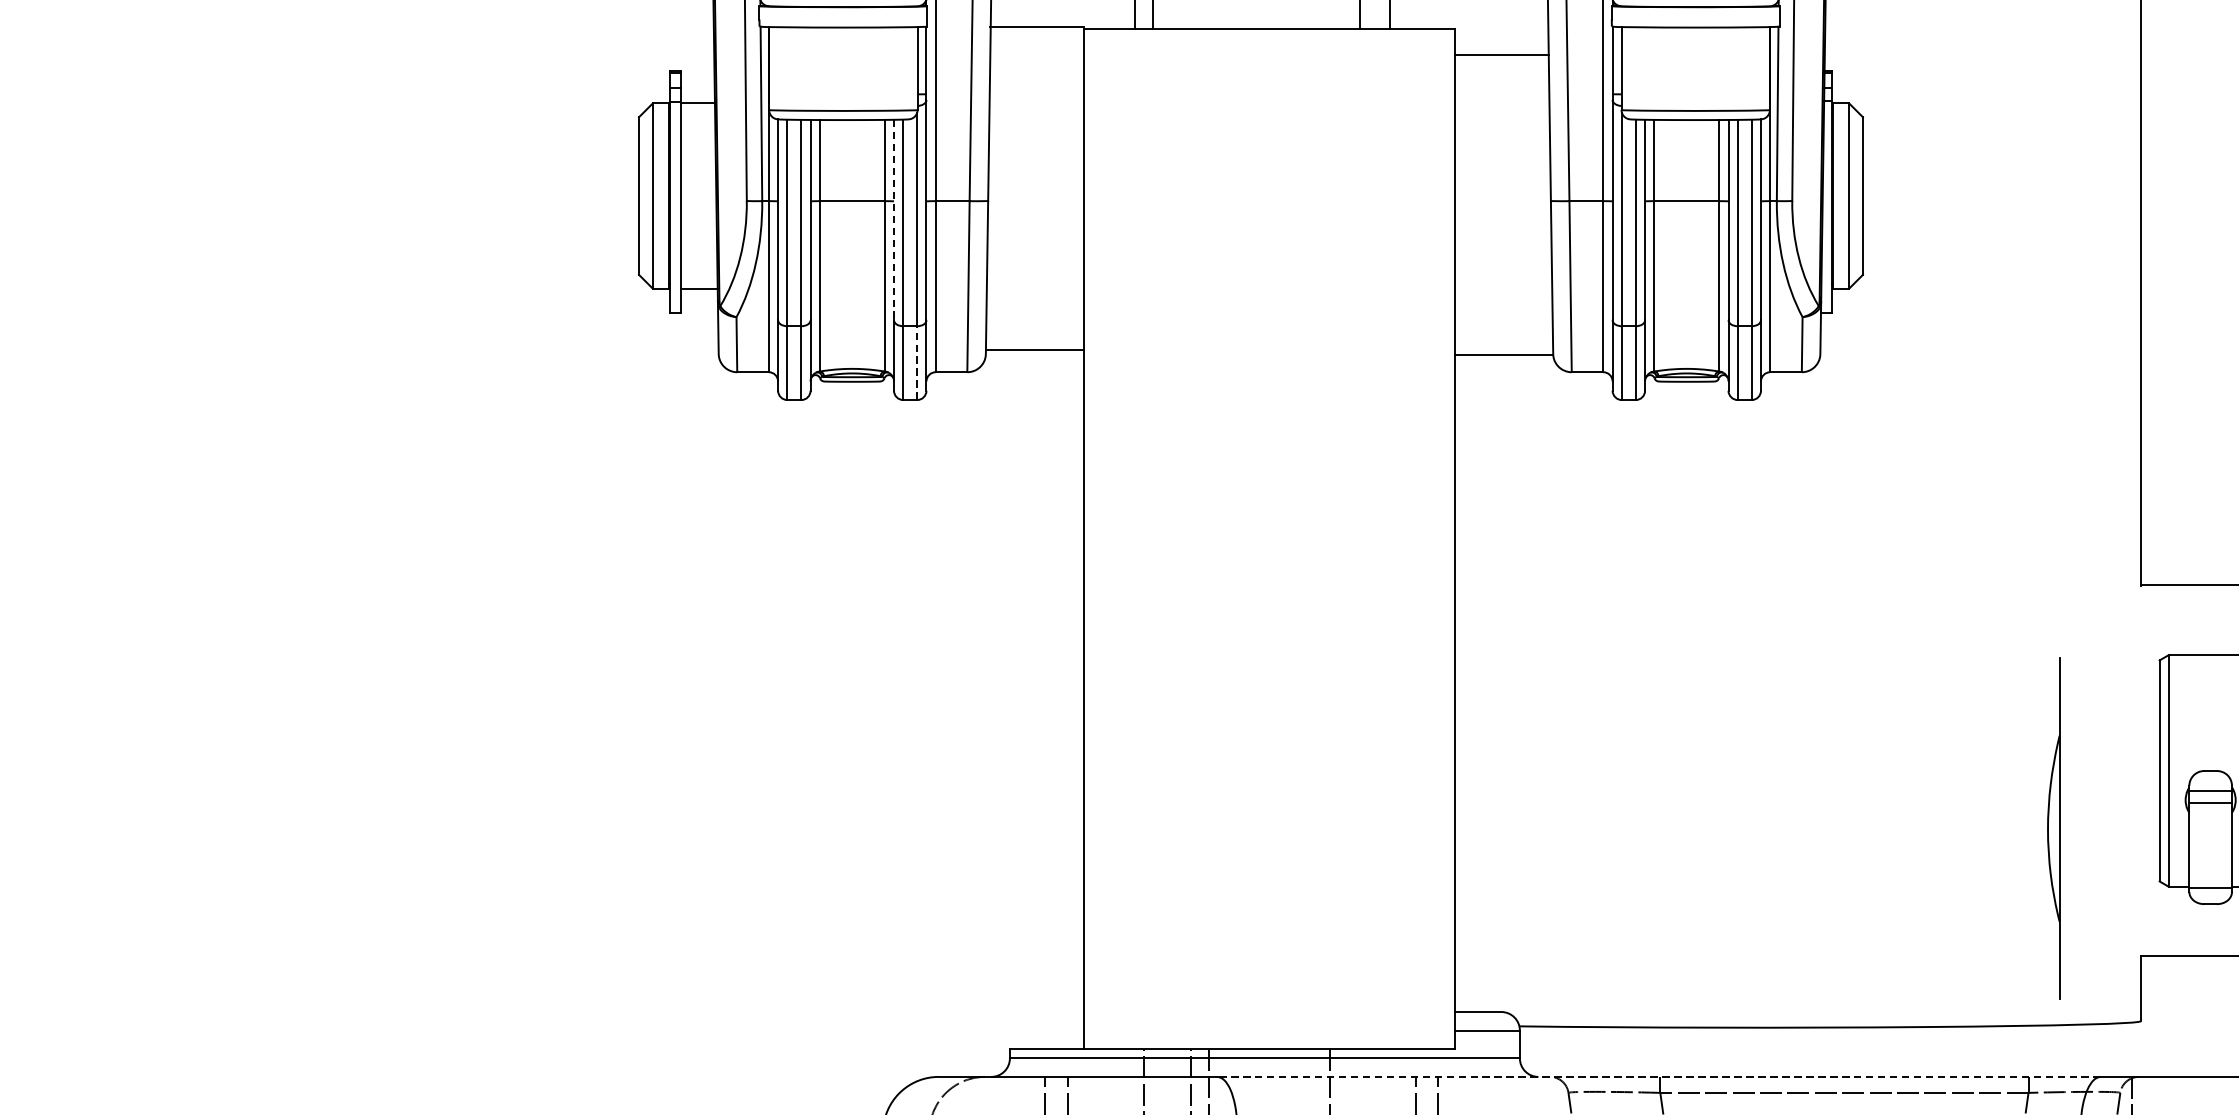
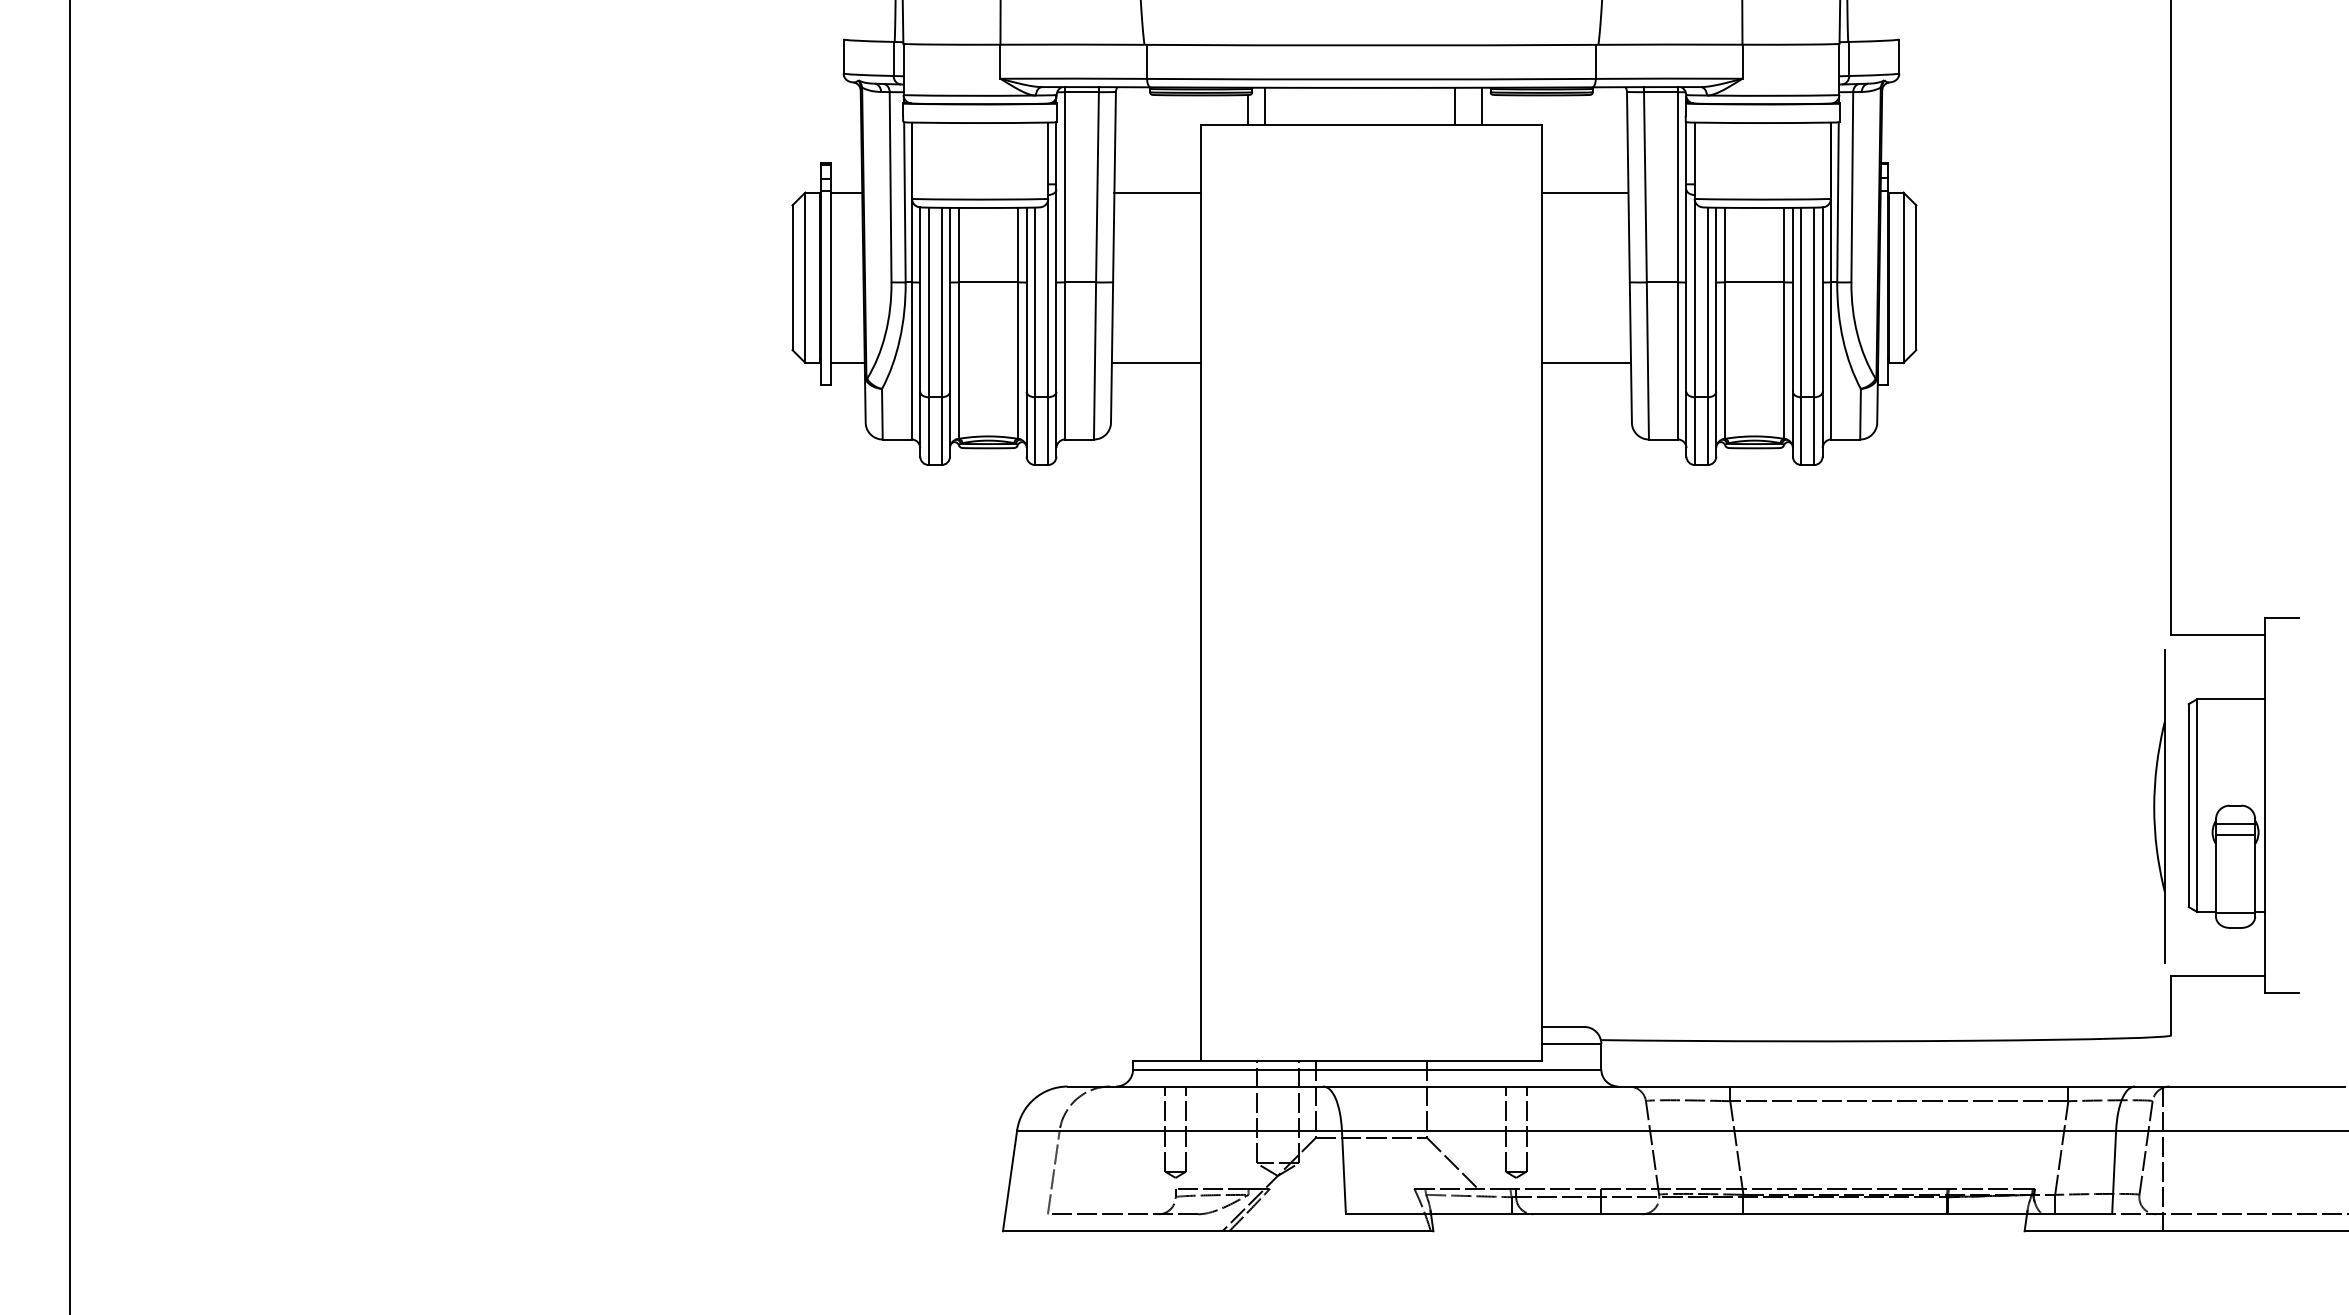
line: (1036, 26) -> (1157, 192), moved
line: (1501, 55) -> (1584, 192), moved
line: (893, 220) -> (1026, 300), dashed -> solid
line: (1035, 349) -> (1156, 362), moved
line: (1503, 354) -> (1586, 362), moved
line: (916, 363) -> (1047, 431), dashed -> solid
part: (2053, 828) -> (2159, 806), moved
line: (1659, 1076) -> (1729, 1086), dashed -> solid

